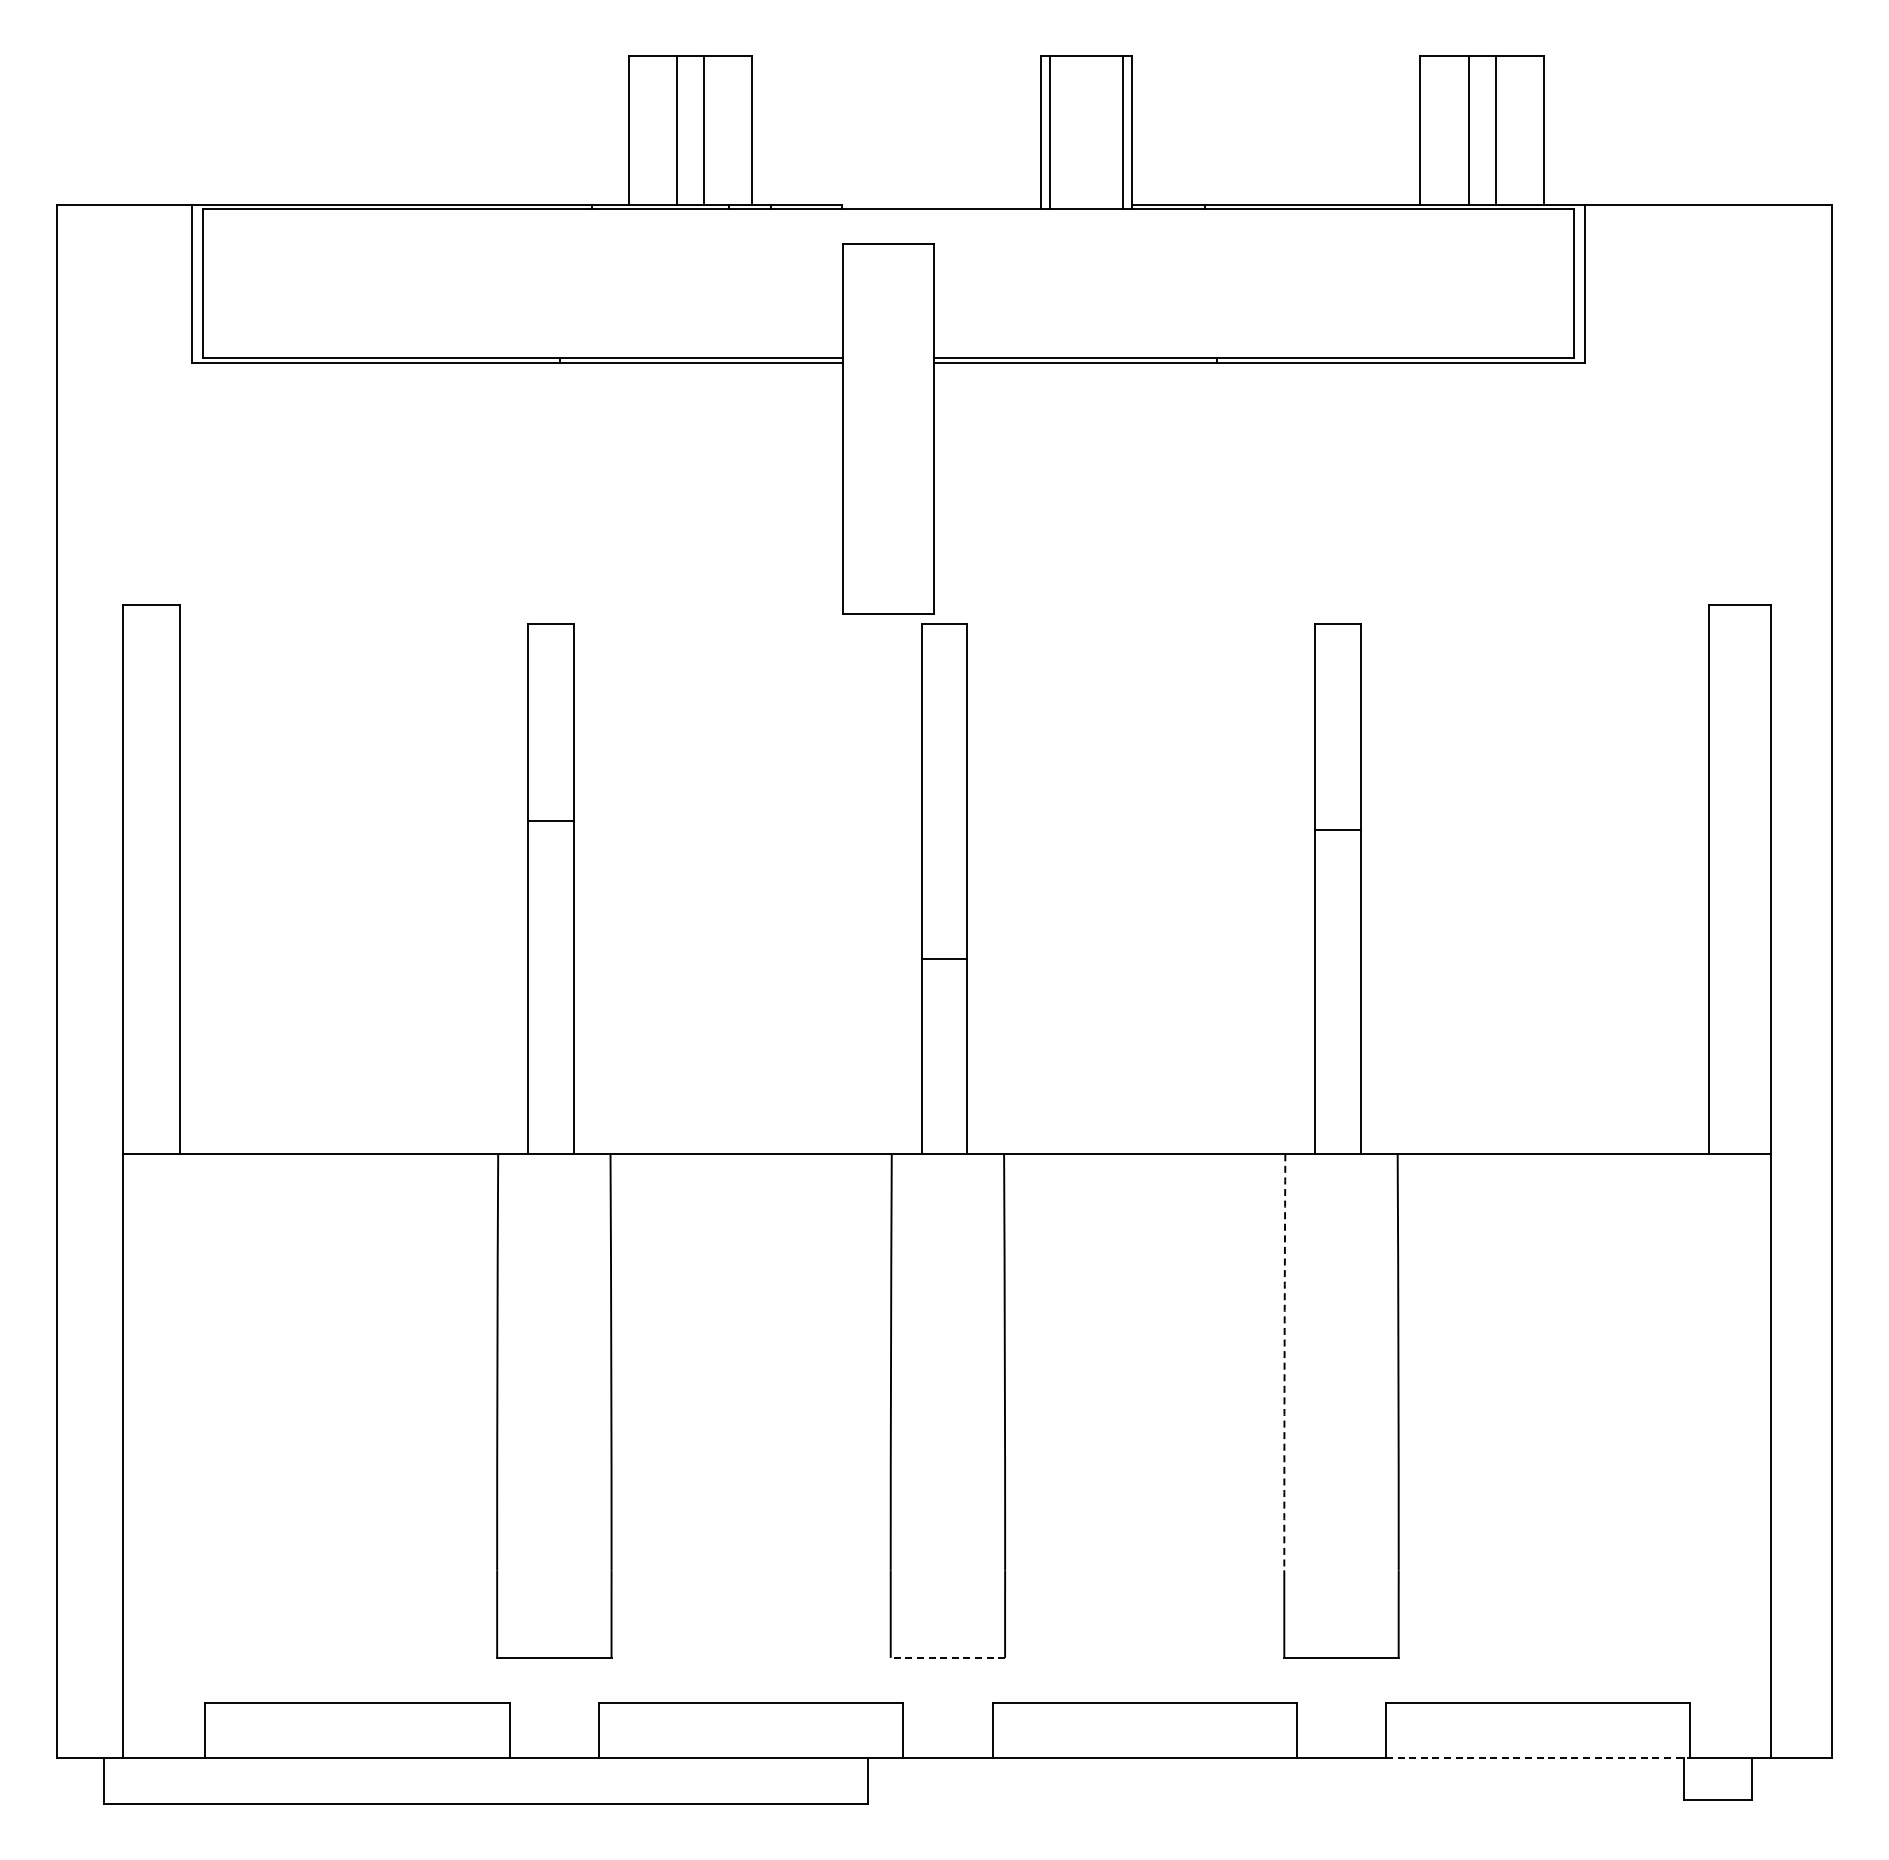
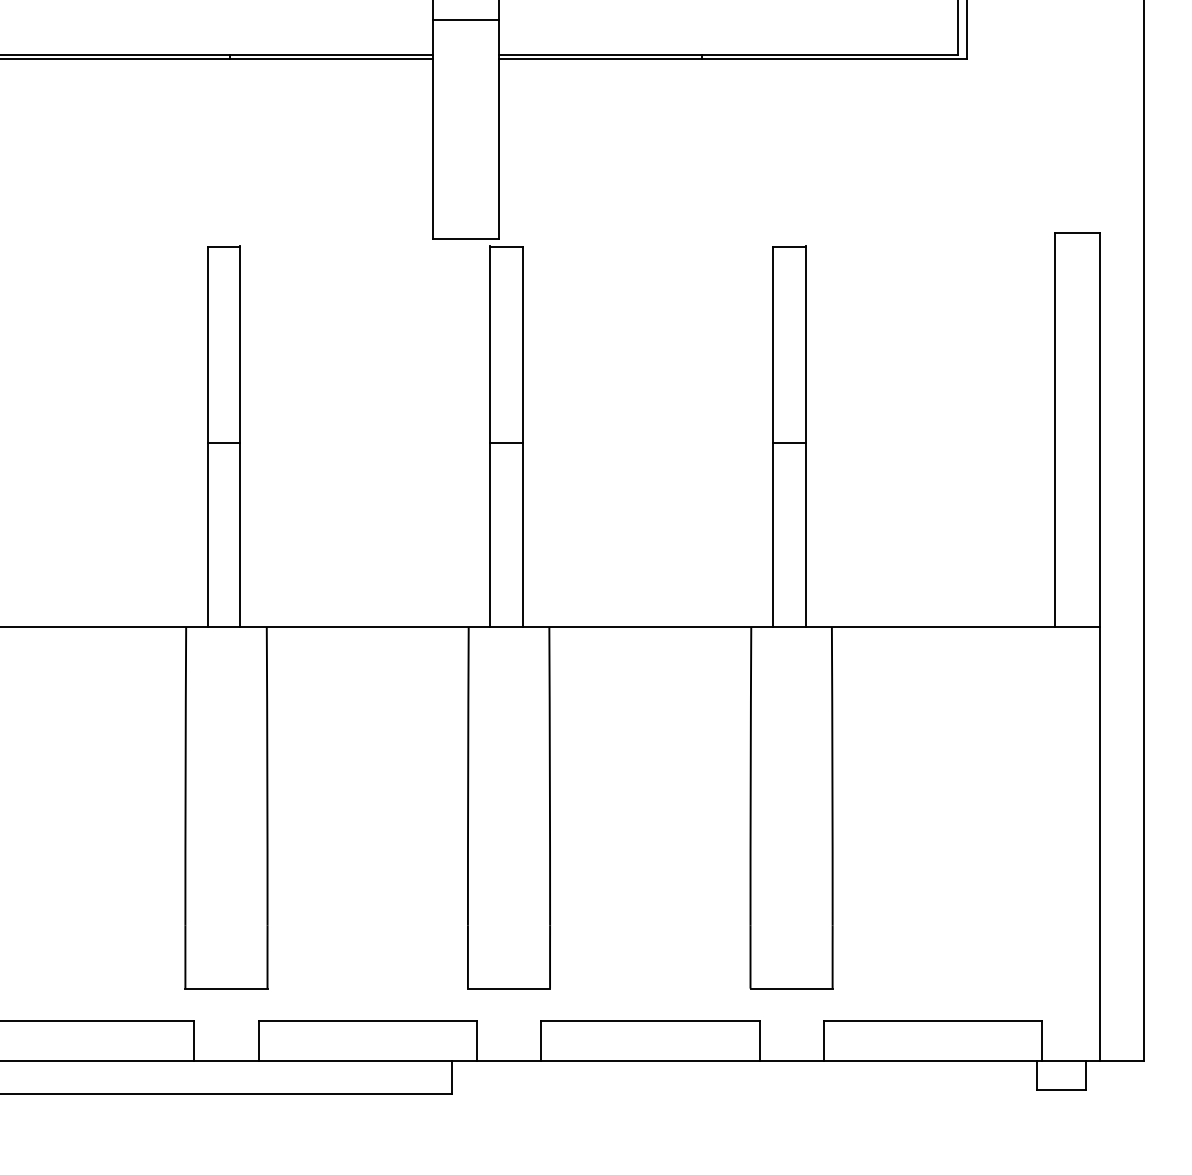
line: (888, 308) -> (466, 19), added
line: (550, 821) -> (223, 443), moved
line: (1337, 830) -> (788, 443), moved
line: (944, 959) -> (506, 443), moved
arc: (1284, 1362) -> (750, 776), dashed -> solid
line: (947, 1657) -> (508, 988), dashed -> solid
line: (1538, 1758) -> (932, 1060), dashed -> solid

